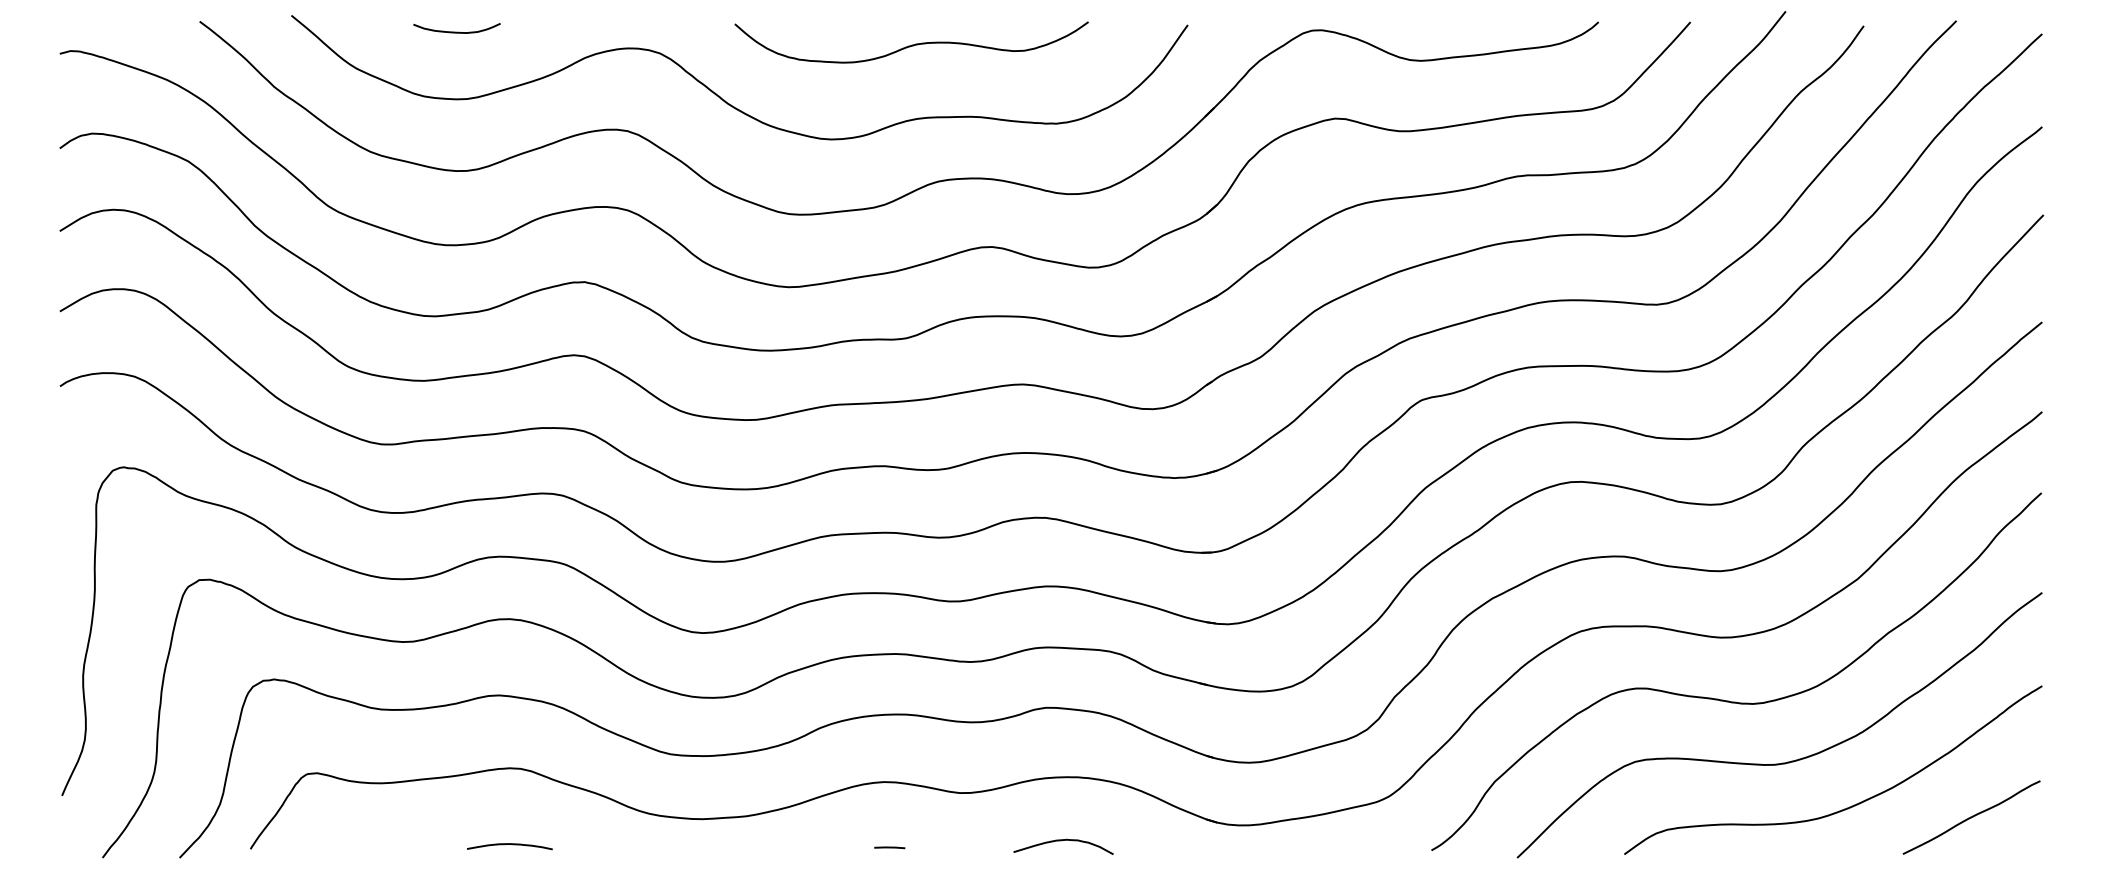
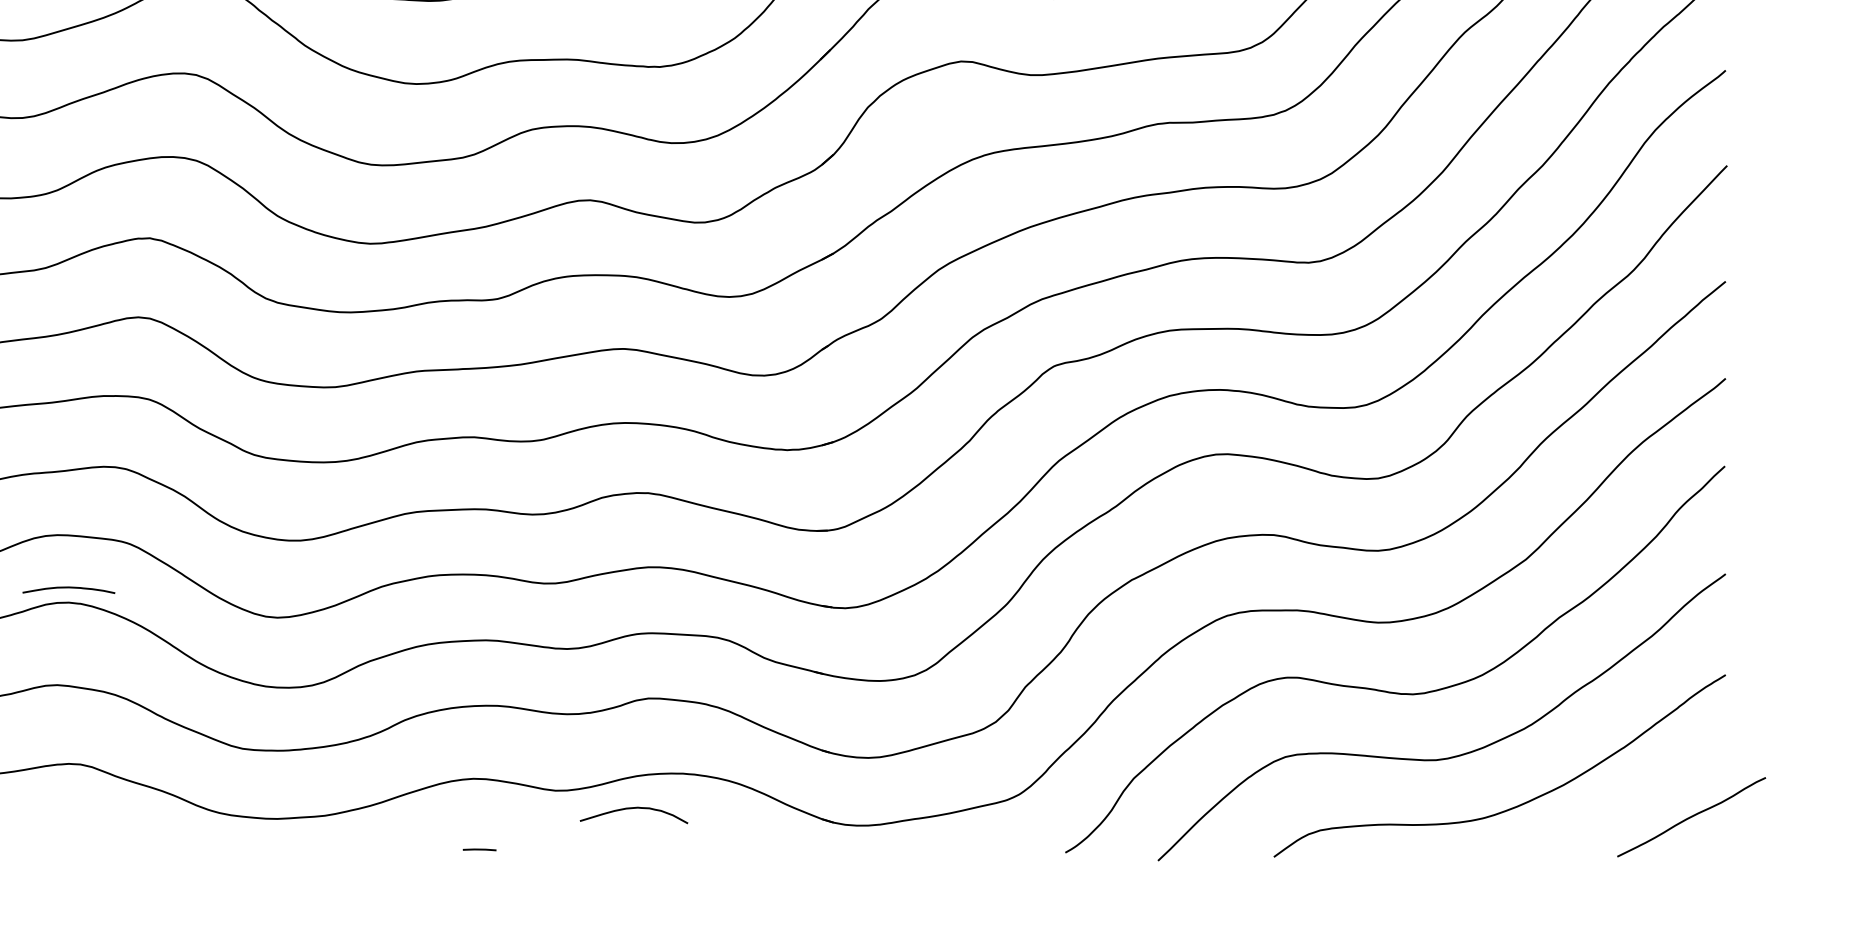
curve: (1971, 817) -> (1691, 817), moved
curve: (1061, 841) -> (631, 809), moved
curve: (509, 844) -> (68, 587), moved

